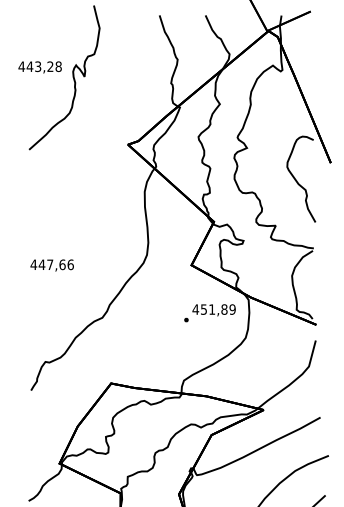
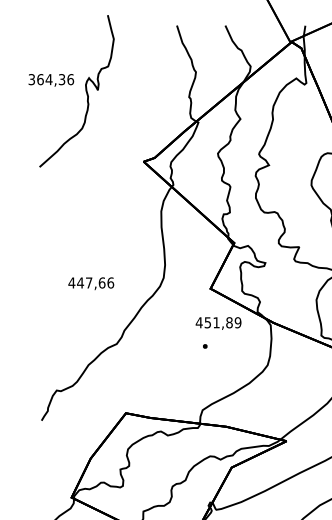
text: (39, 66) -> (50, 79), 443,28 -> 364,36
text: (51, 265) -> (90, 283), moved
text: (213, 310) -> (217, 323), moved

